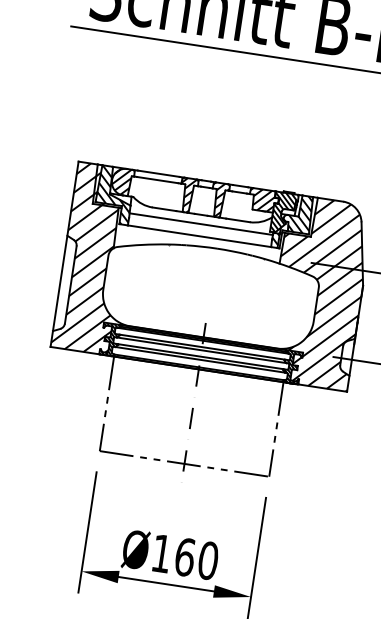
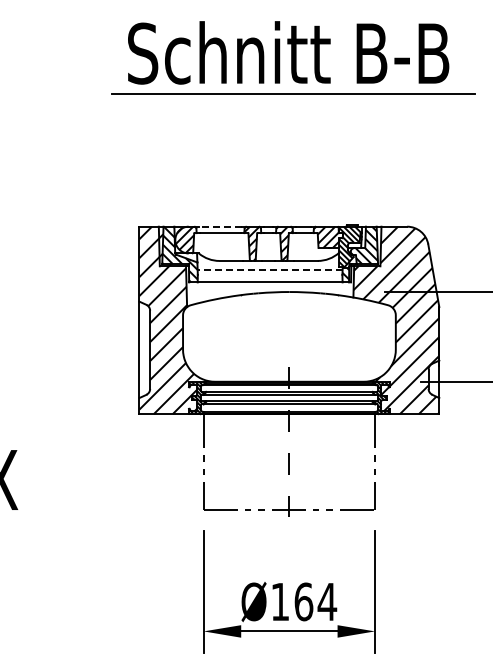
line: (158, 173) -> (220, 226), solid -> dashed
line: (200, 224) -> (269, 270), solid -> dashed
text: (208, 560) -> (327, 601), Ø160 -> Ø164

